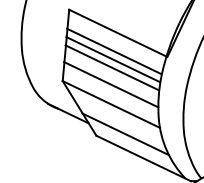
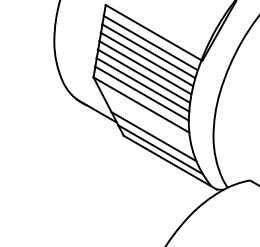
line: (115, 42) -> (150, 42), added
line: (111, 75) -> (143, 75), added
line: (110, 93) -> (141, 93), added
line: (133, 146) -> (160, 149), added

